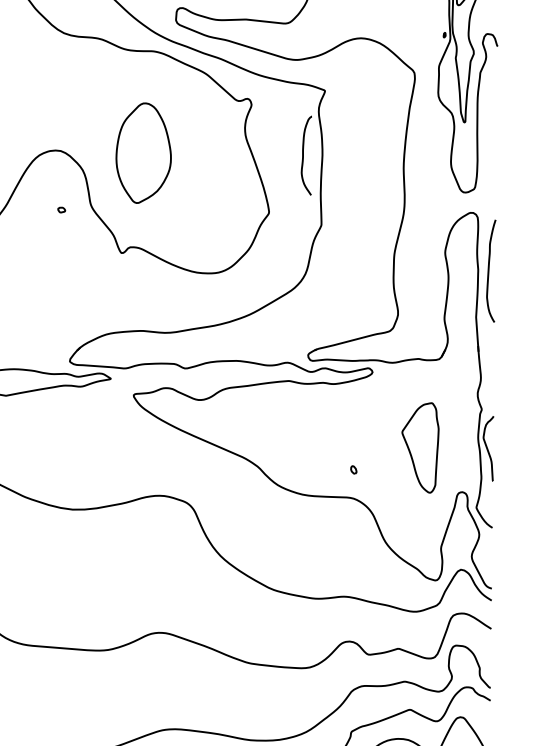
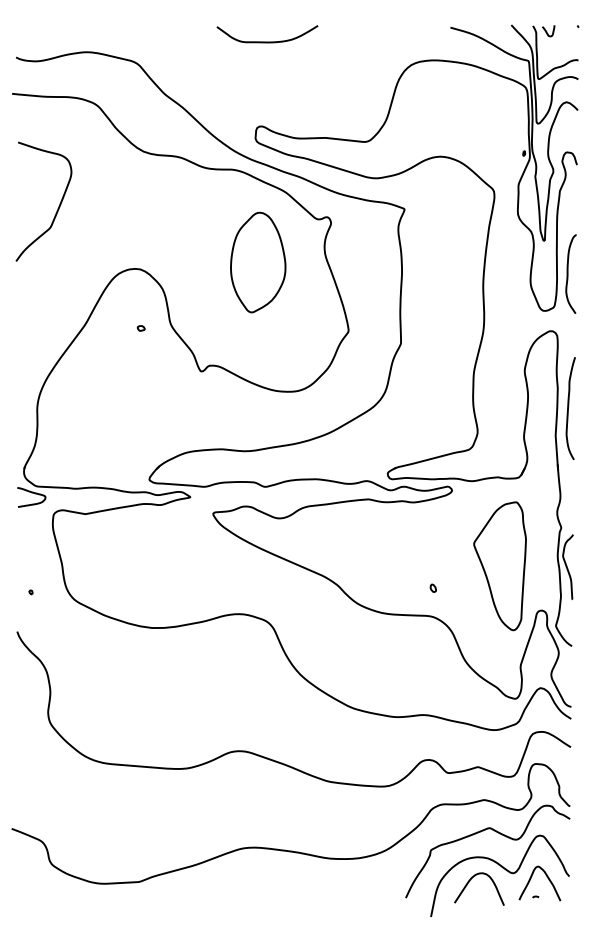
part: (143, 153) -> (258, 262), moved
curve: (303, 155) -> (568, 273), moved
curve: (488, 271) -> (568, 408), moved
part: (419, 448) -> (499, 566), size x1.43

